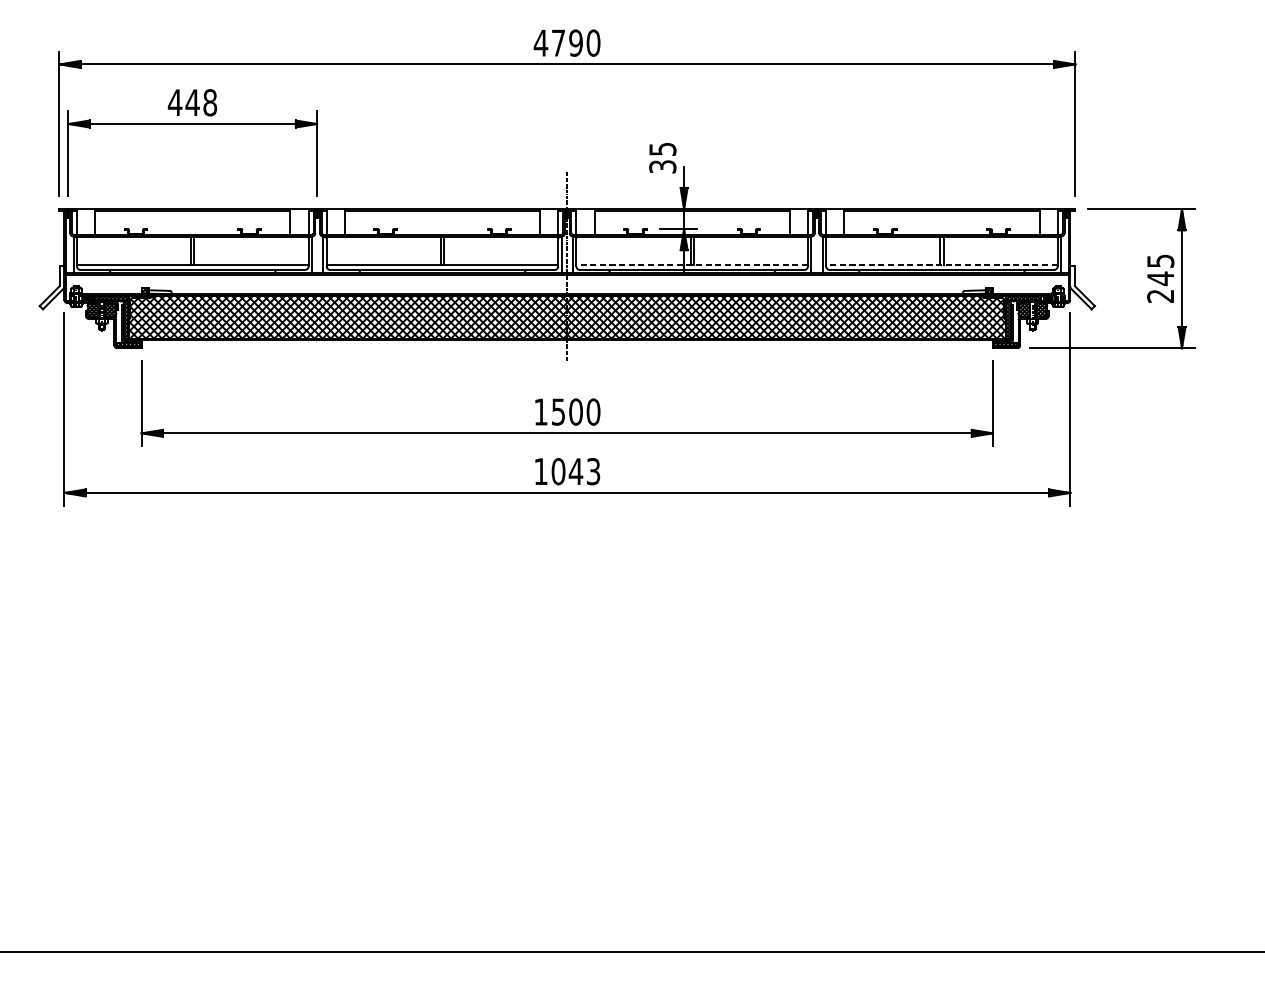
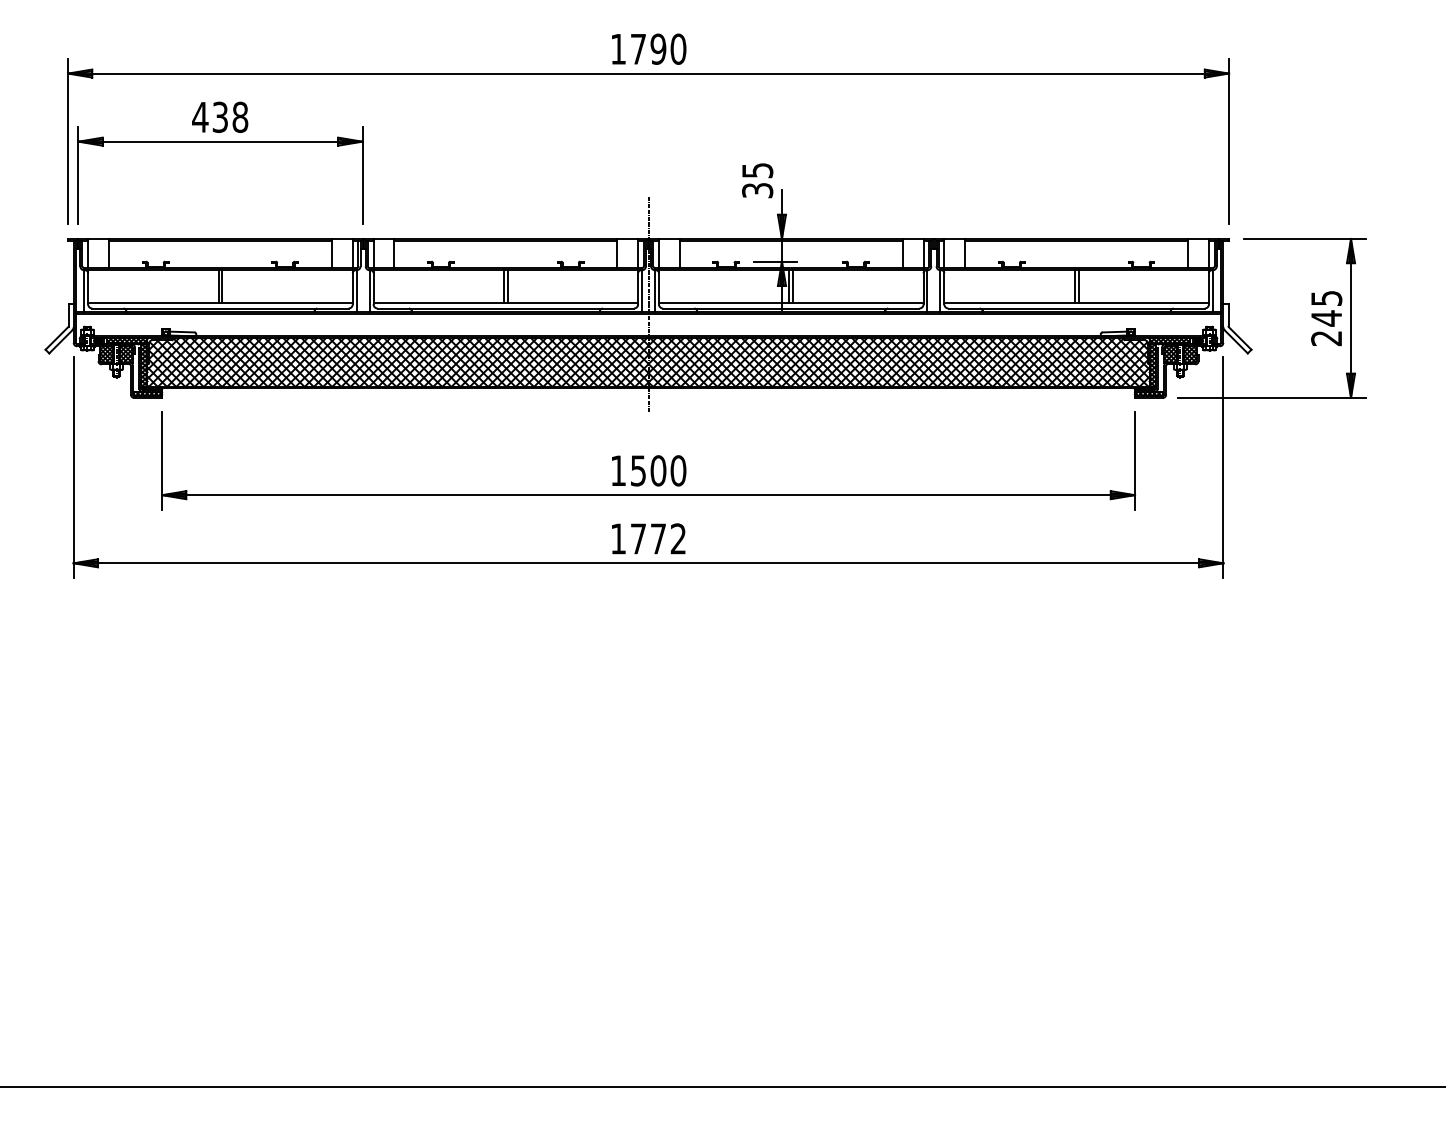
text: (541, 43) -> (618, 49), 4790 -> 1790
text: (192, 102) -> (220, 116), 448 -> 438
line: (691, 264) -> (790, 302), dashed -> solid
line: (941, 264) -> (1076, 302), dashed -> solid
text: (575, 471) -> (657, 538), 1043 -> 1772

